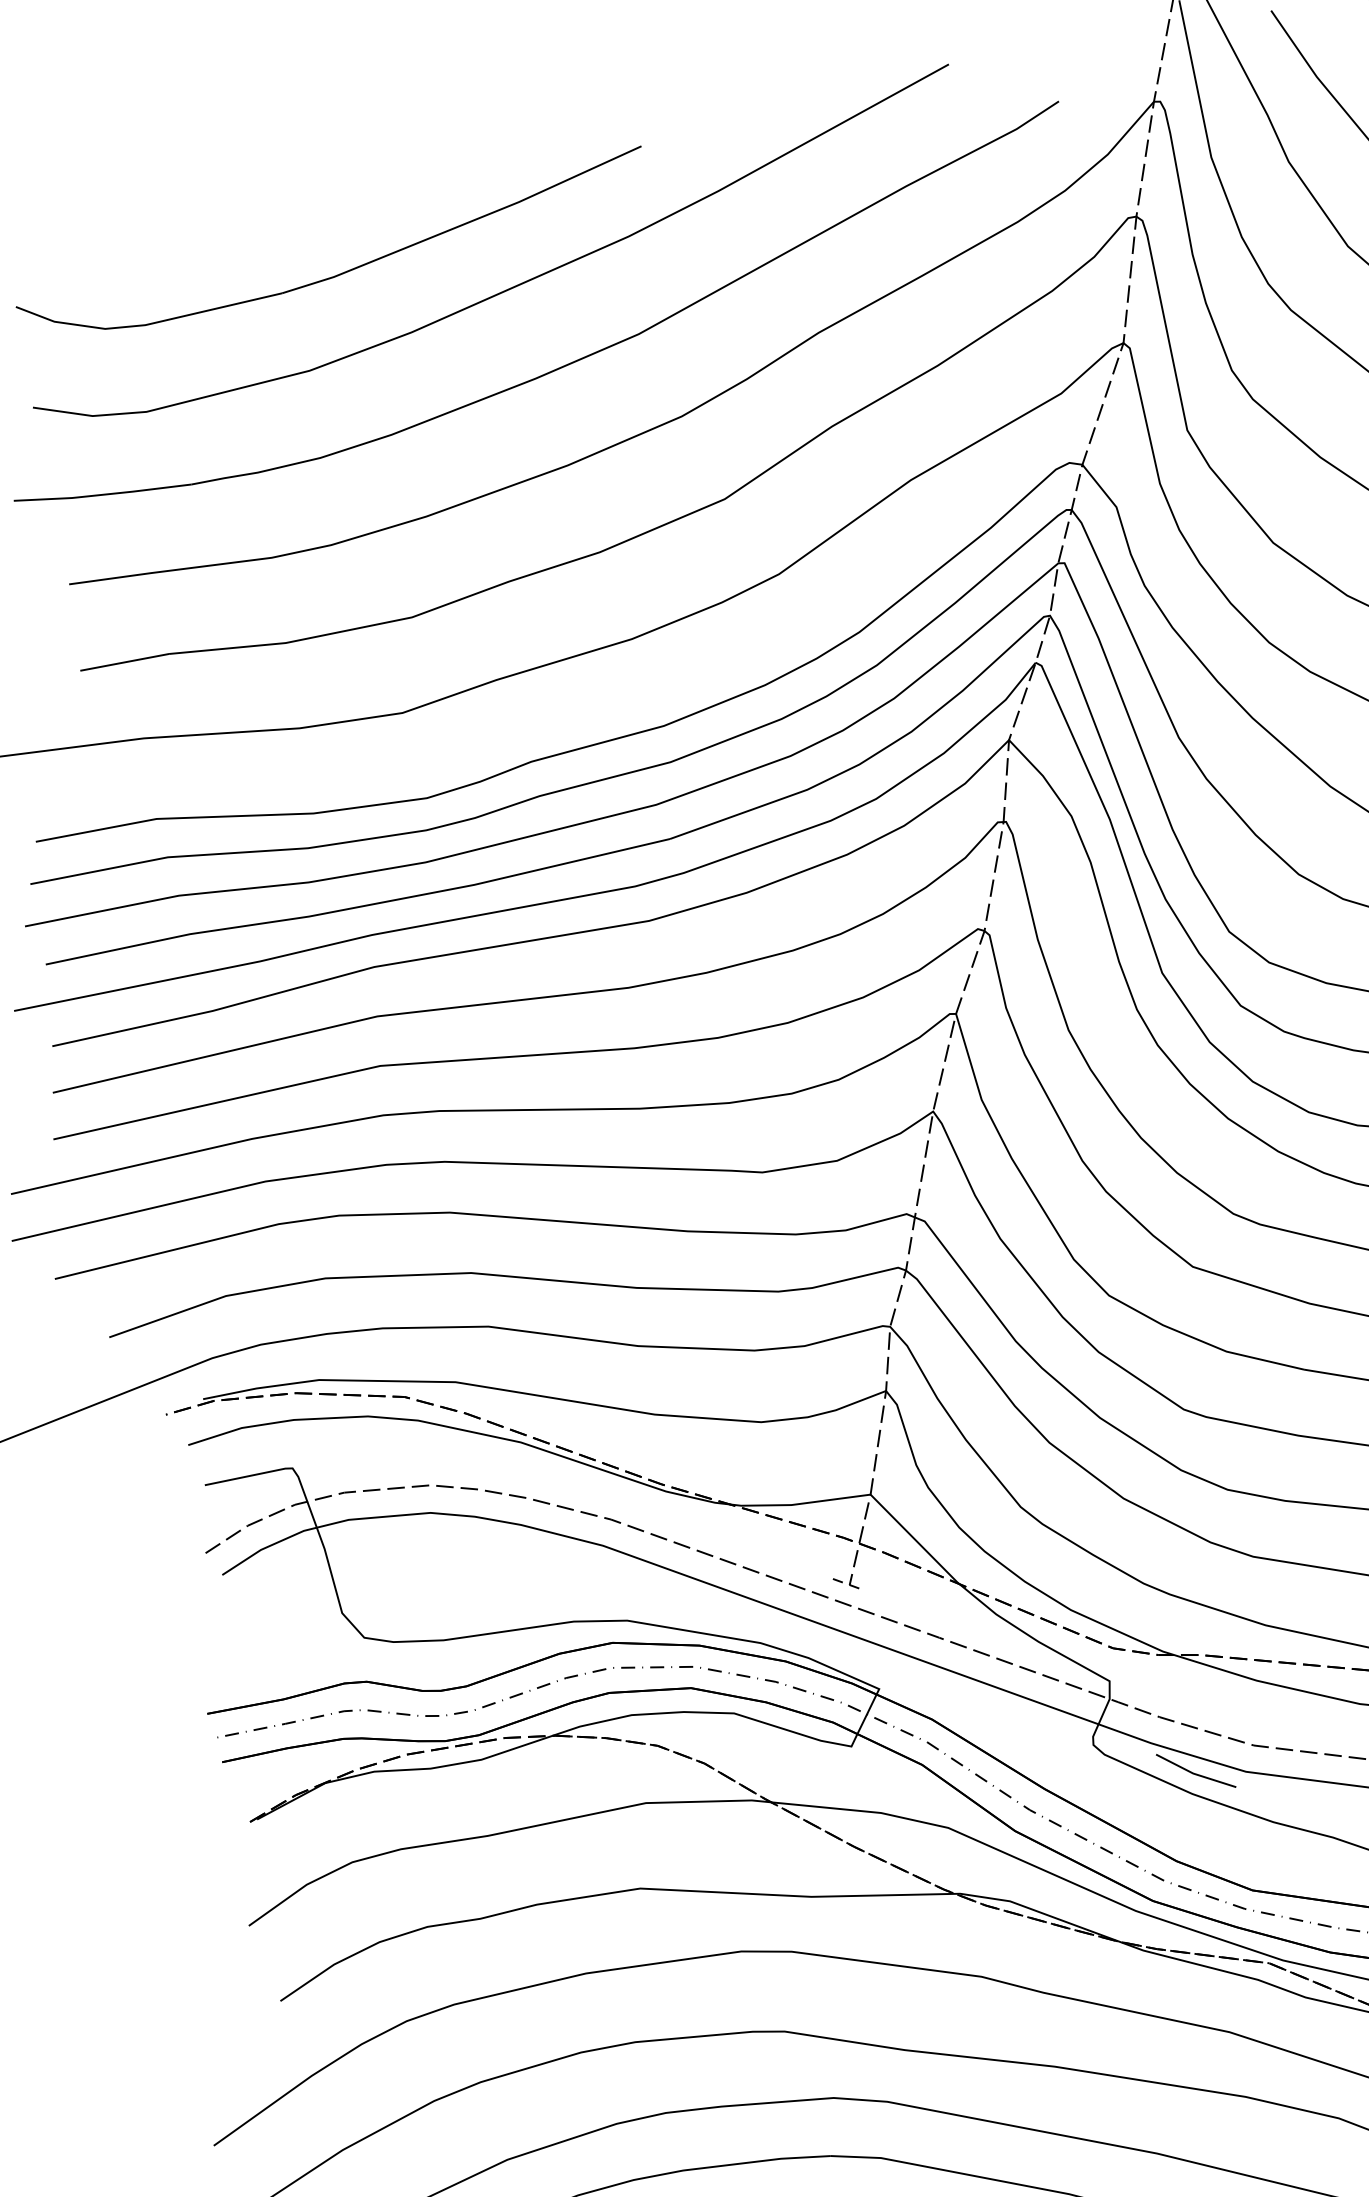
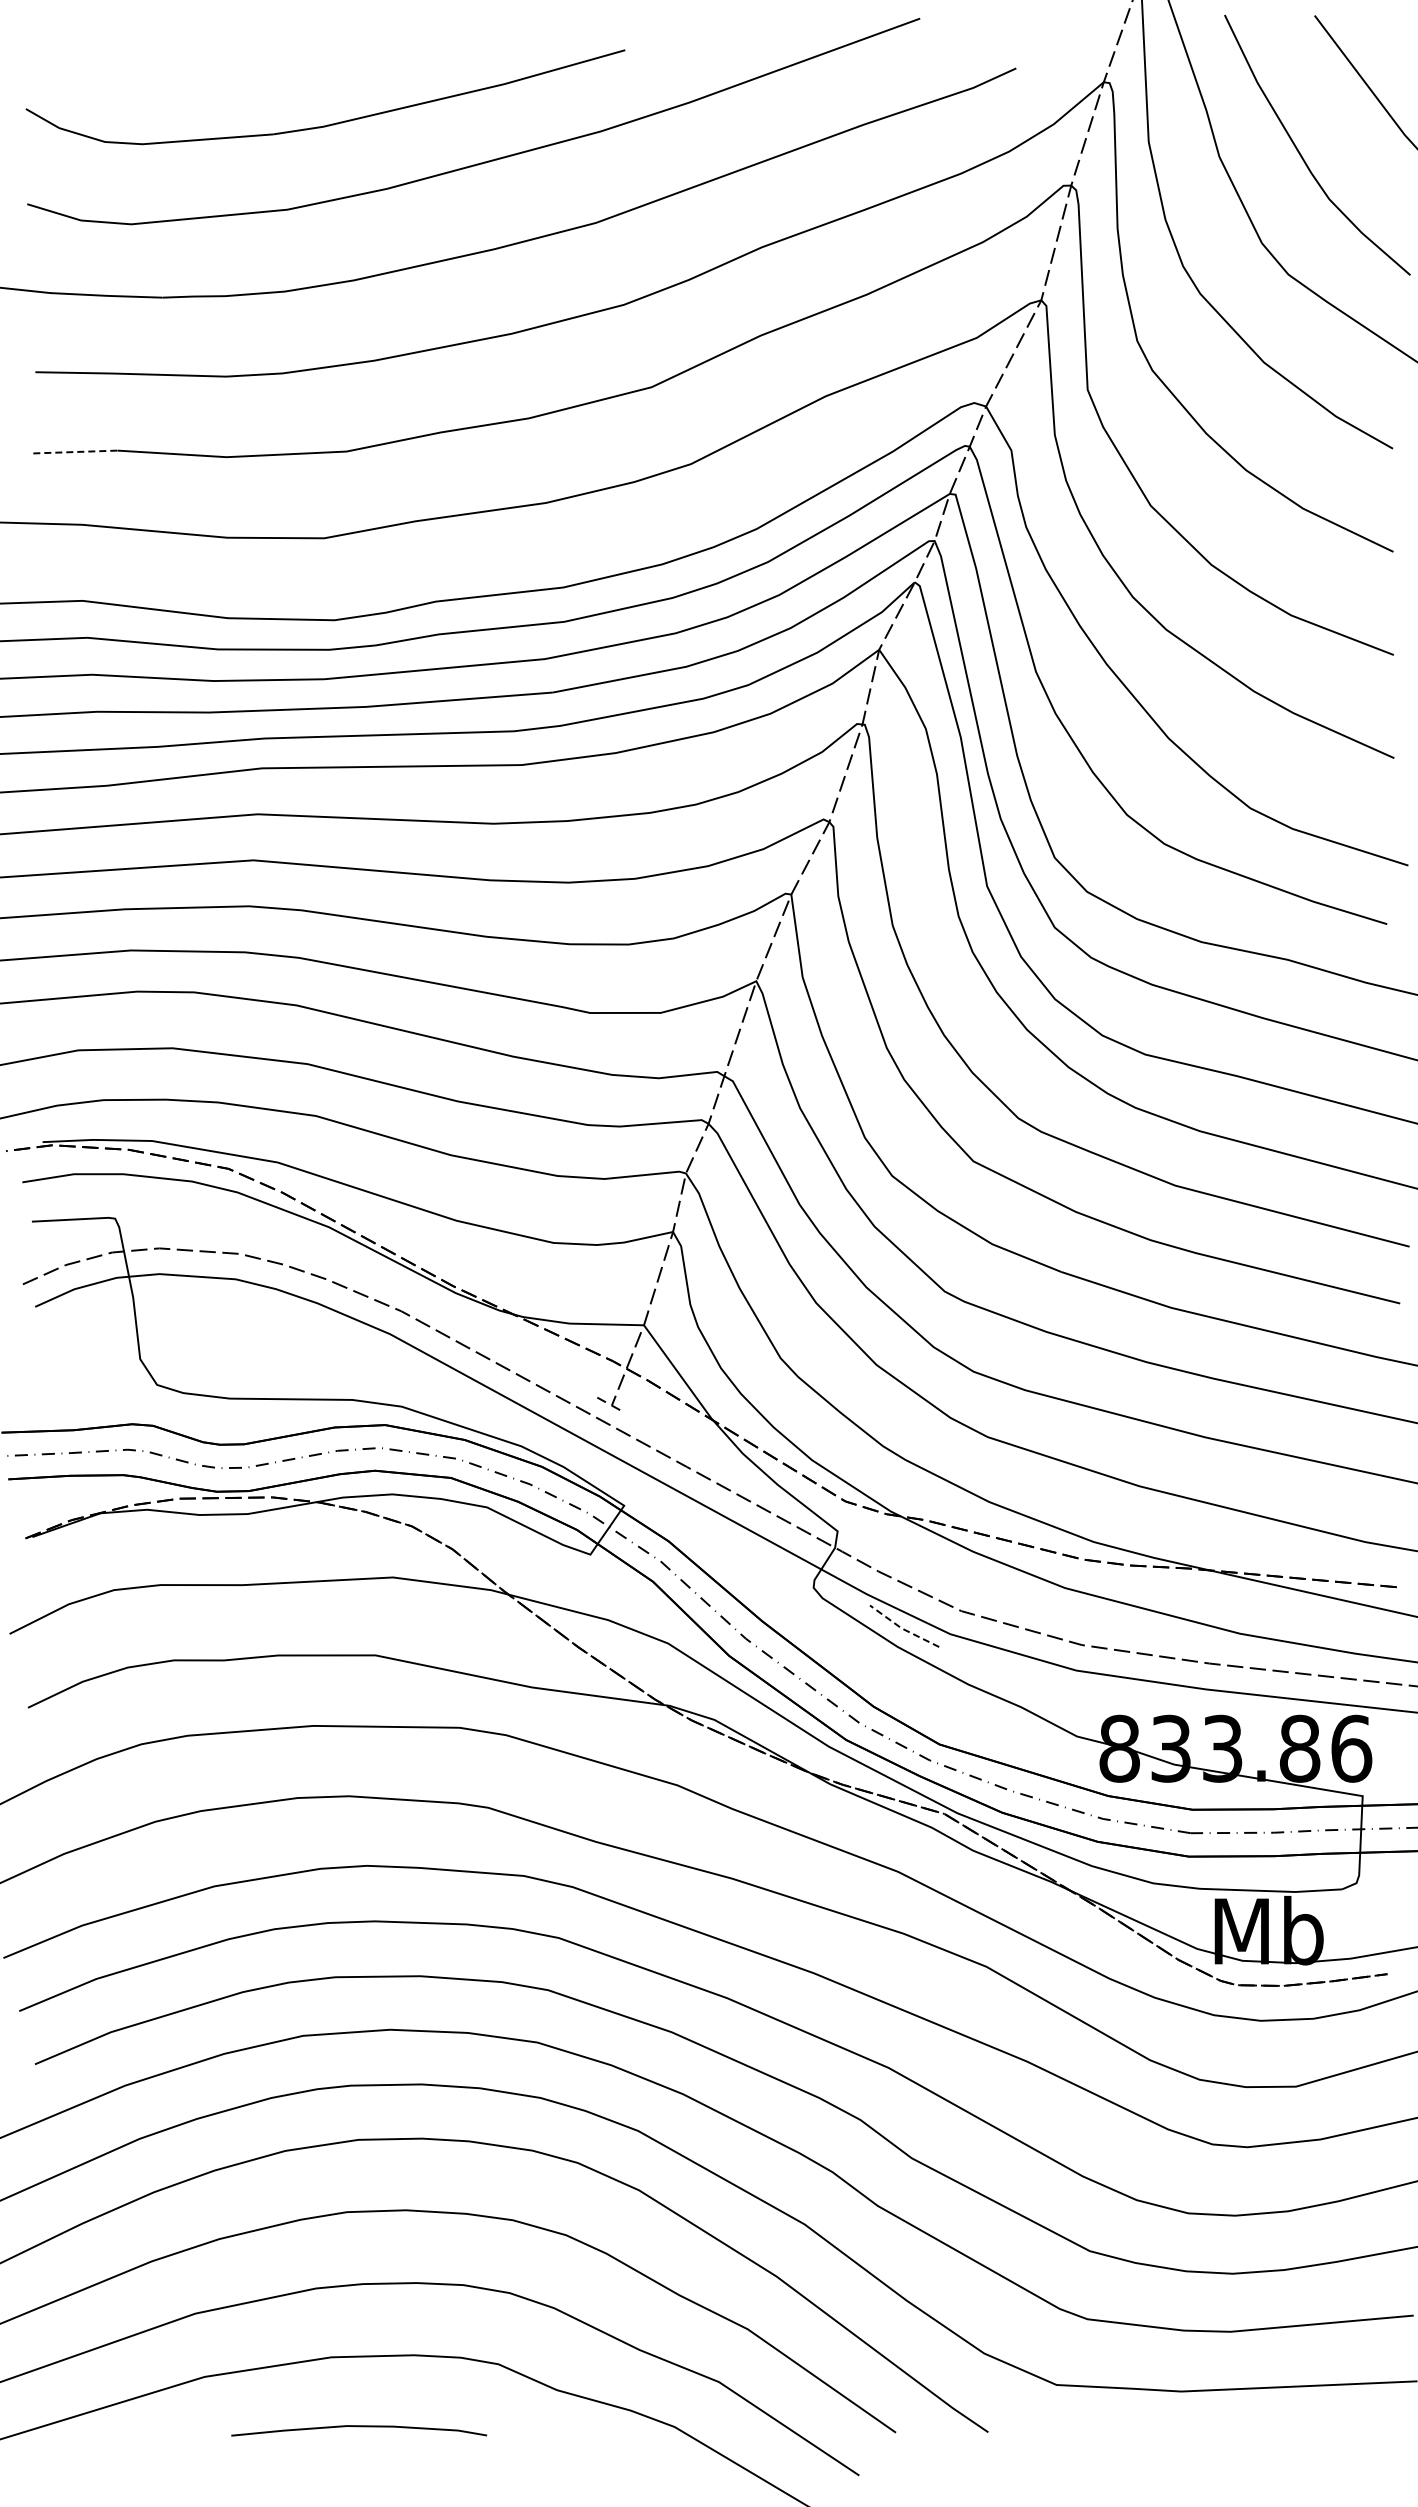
line: (124, 662) -> (75, 452), solid -> dashed
line: (1194, 1773) -> (902, 1628), solid -> dashed

